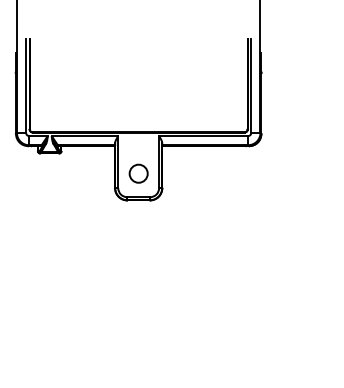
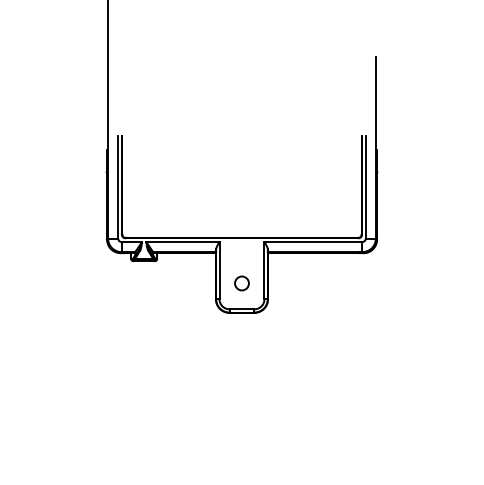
circle: (138, 173) -> (241, 283), size x0.7

